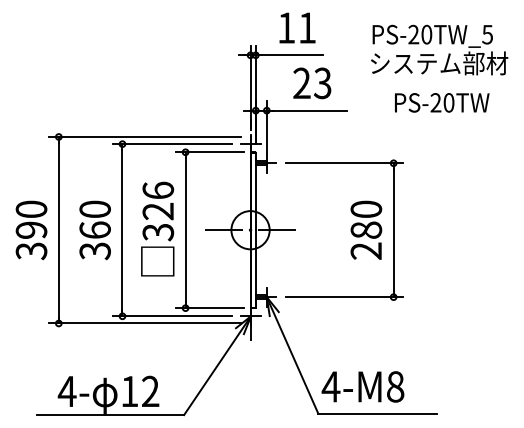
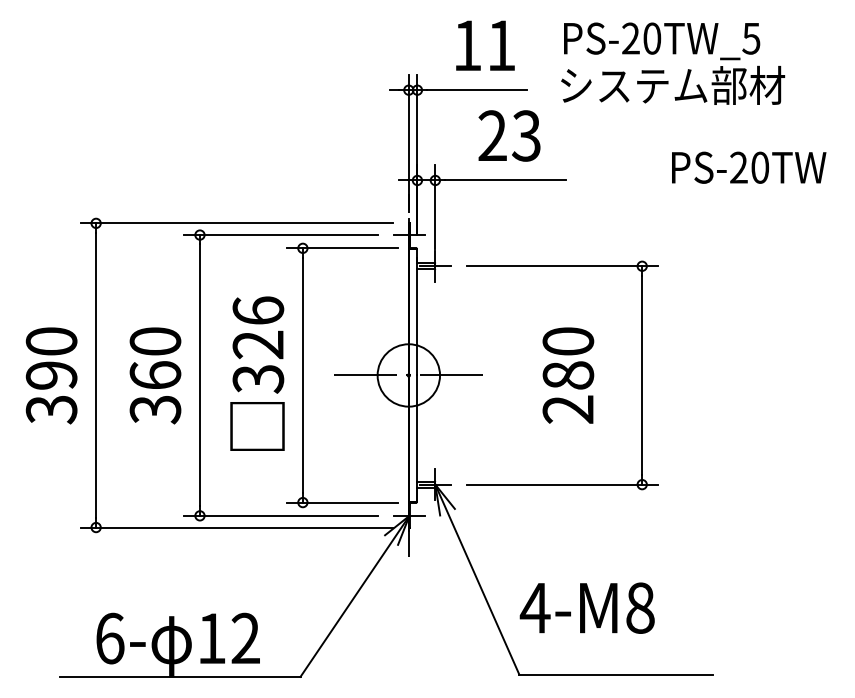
text: (439, 49) -> (672, 62), moved
text: (442, 102) -> (749, 167), moved
text: (366, 229) -> (568, 374), moved
text: (362, 386) -> (586, 607), moved
text: (66, 391) -> (108, 638), 4- -> 6-

